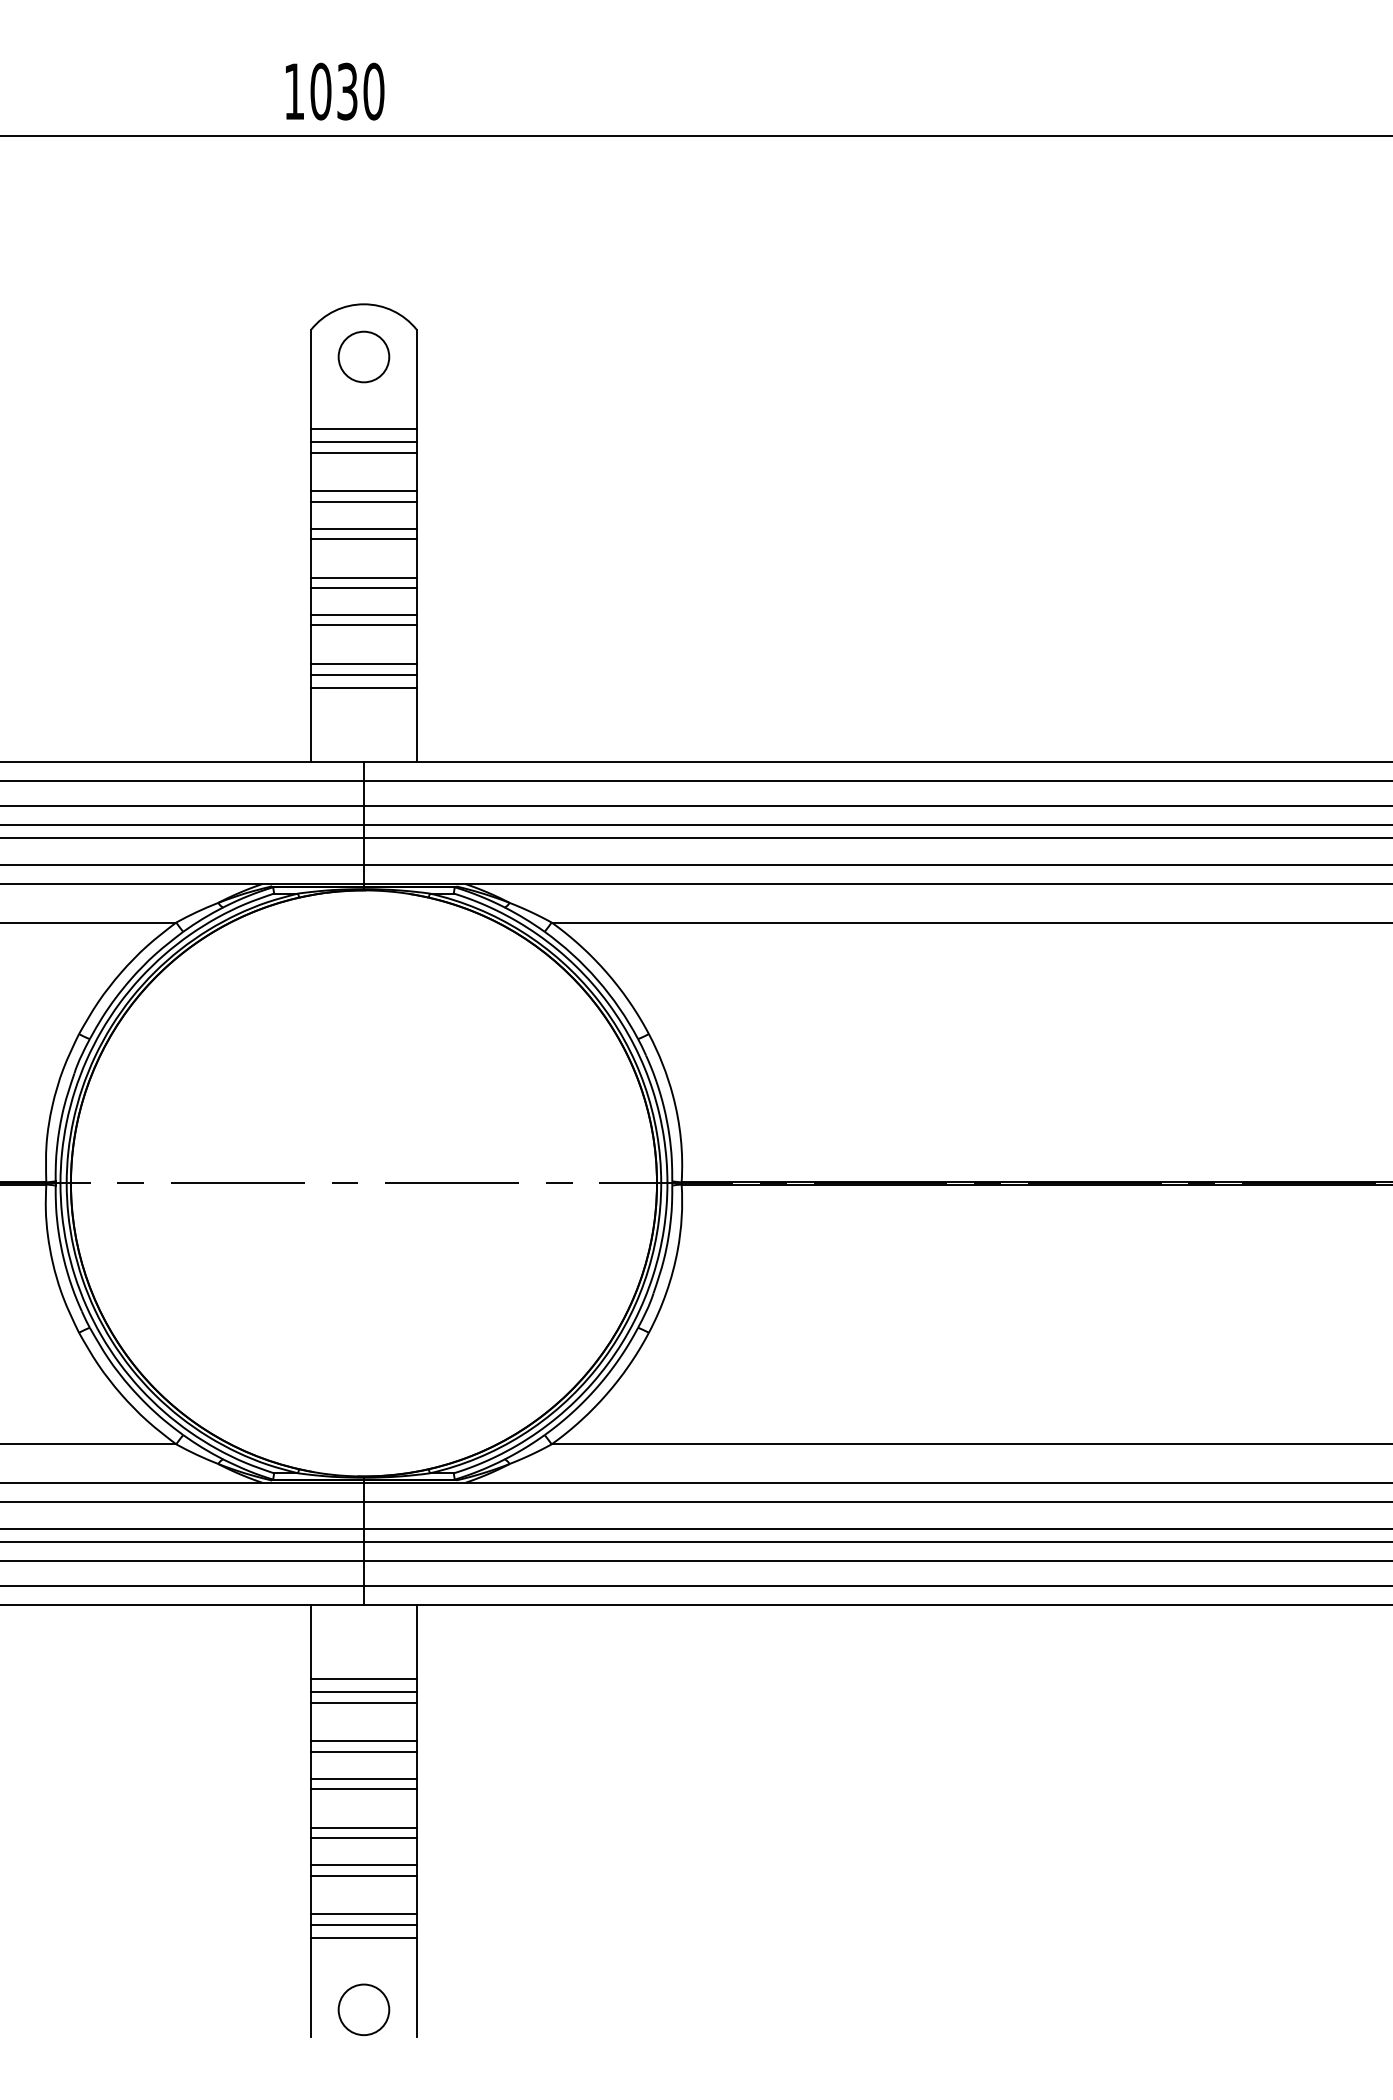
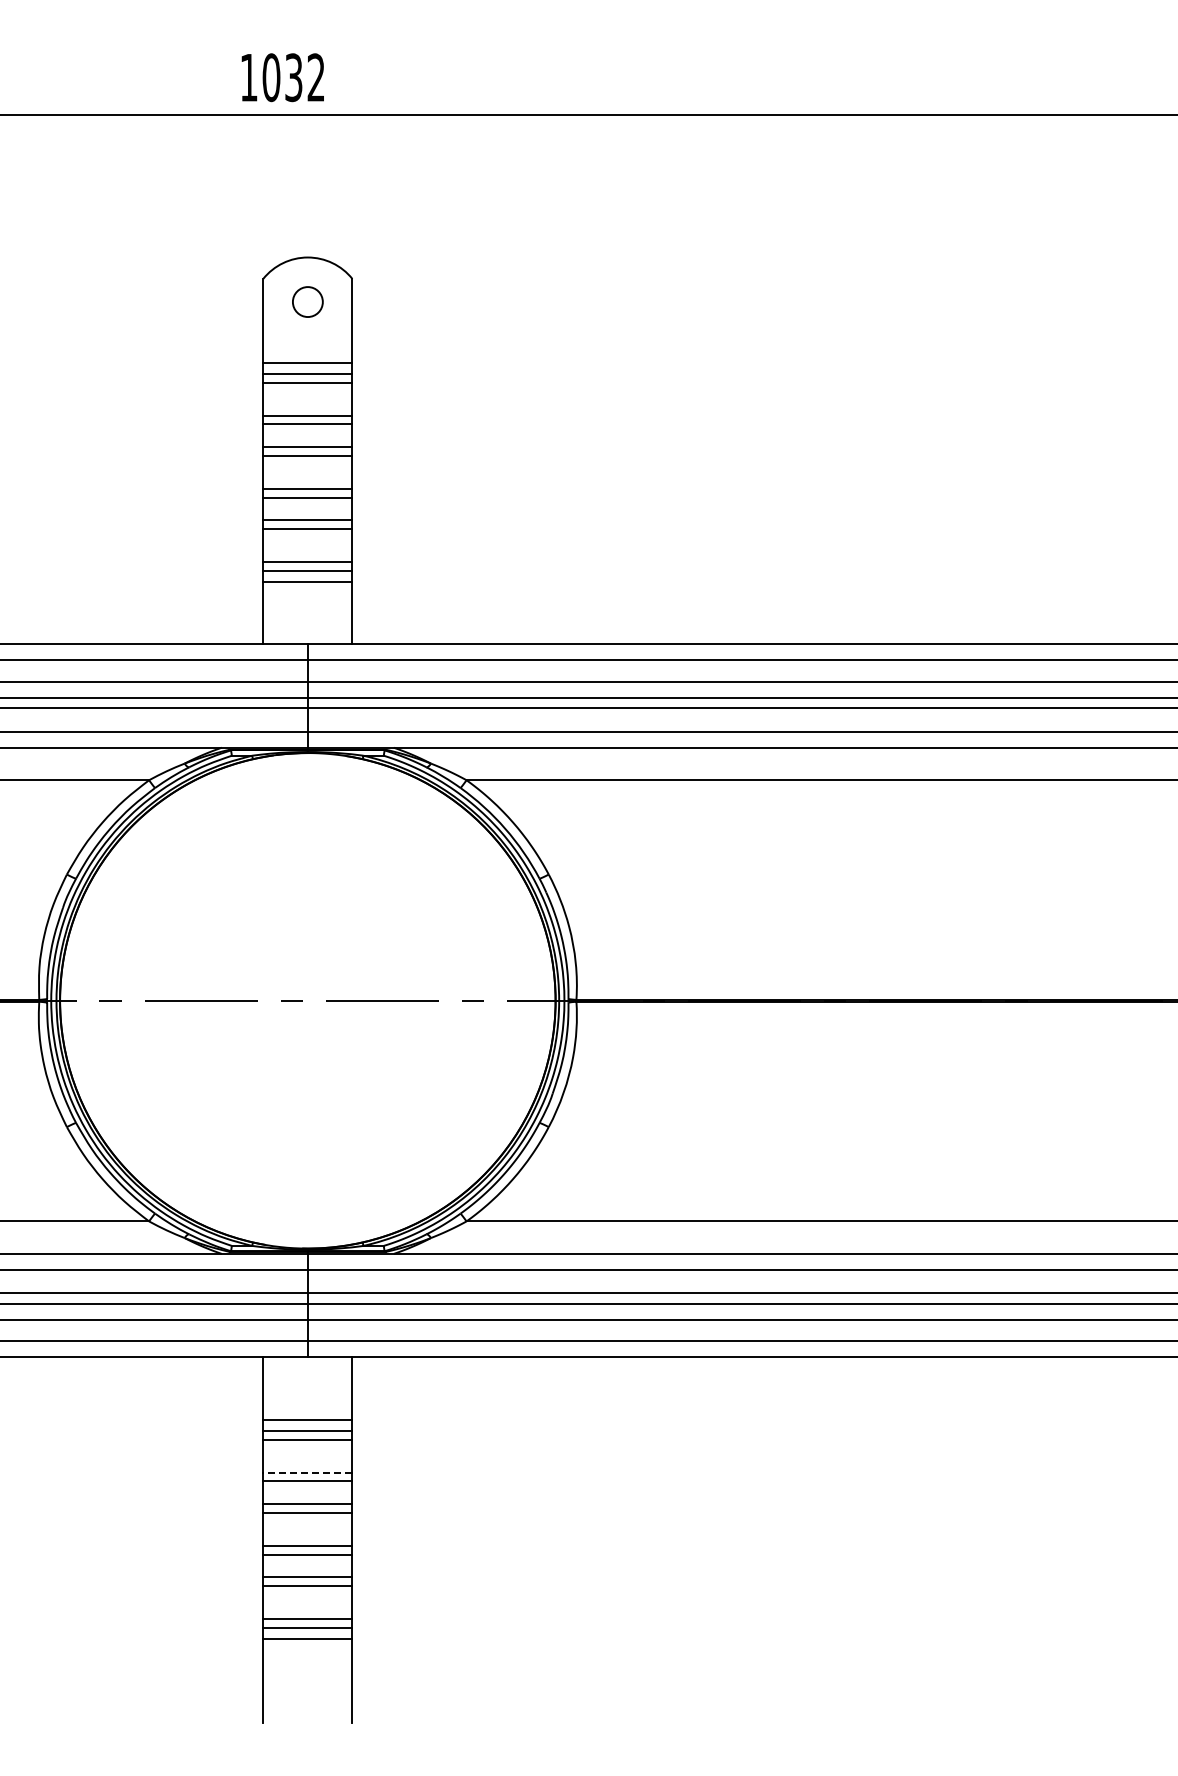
text: (374, 91) -> (316, 77), 1030 -> 1032
circle: (363, 356) -> (307, 301), size x0.7
line: (363, 1741) -> (307, 1472), solid -> dashed
circle: (363, 2009) -> (307, 1699), removed

